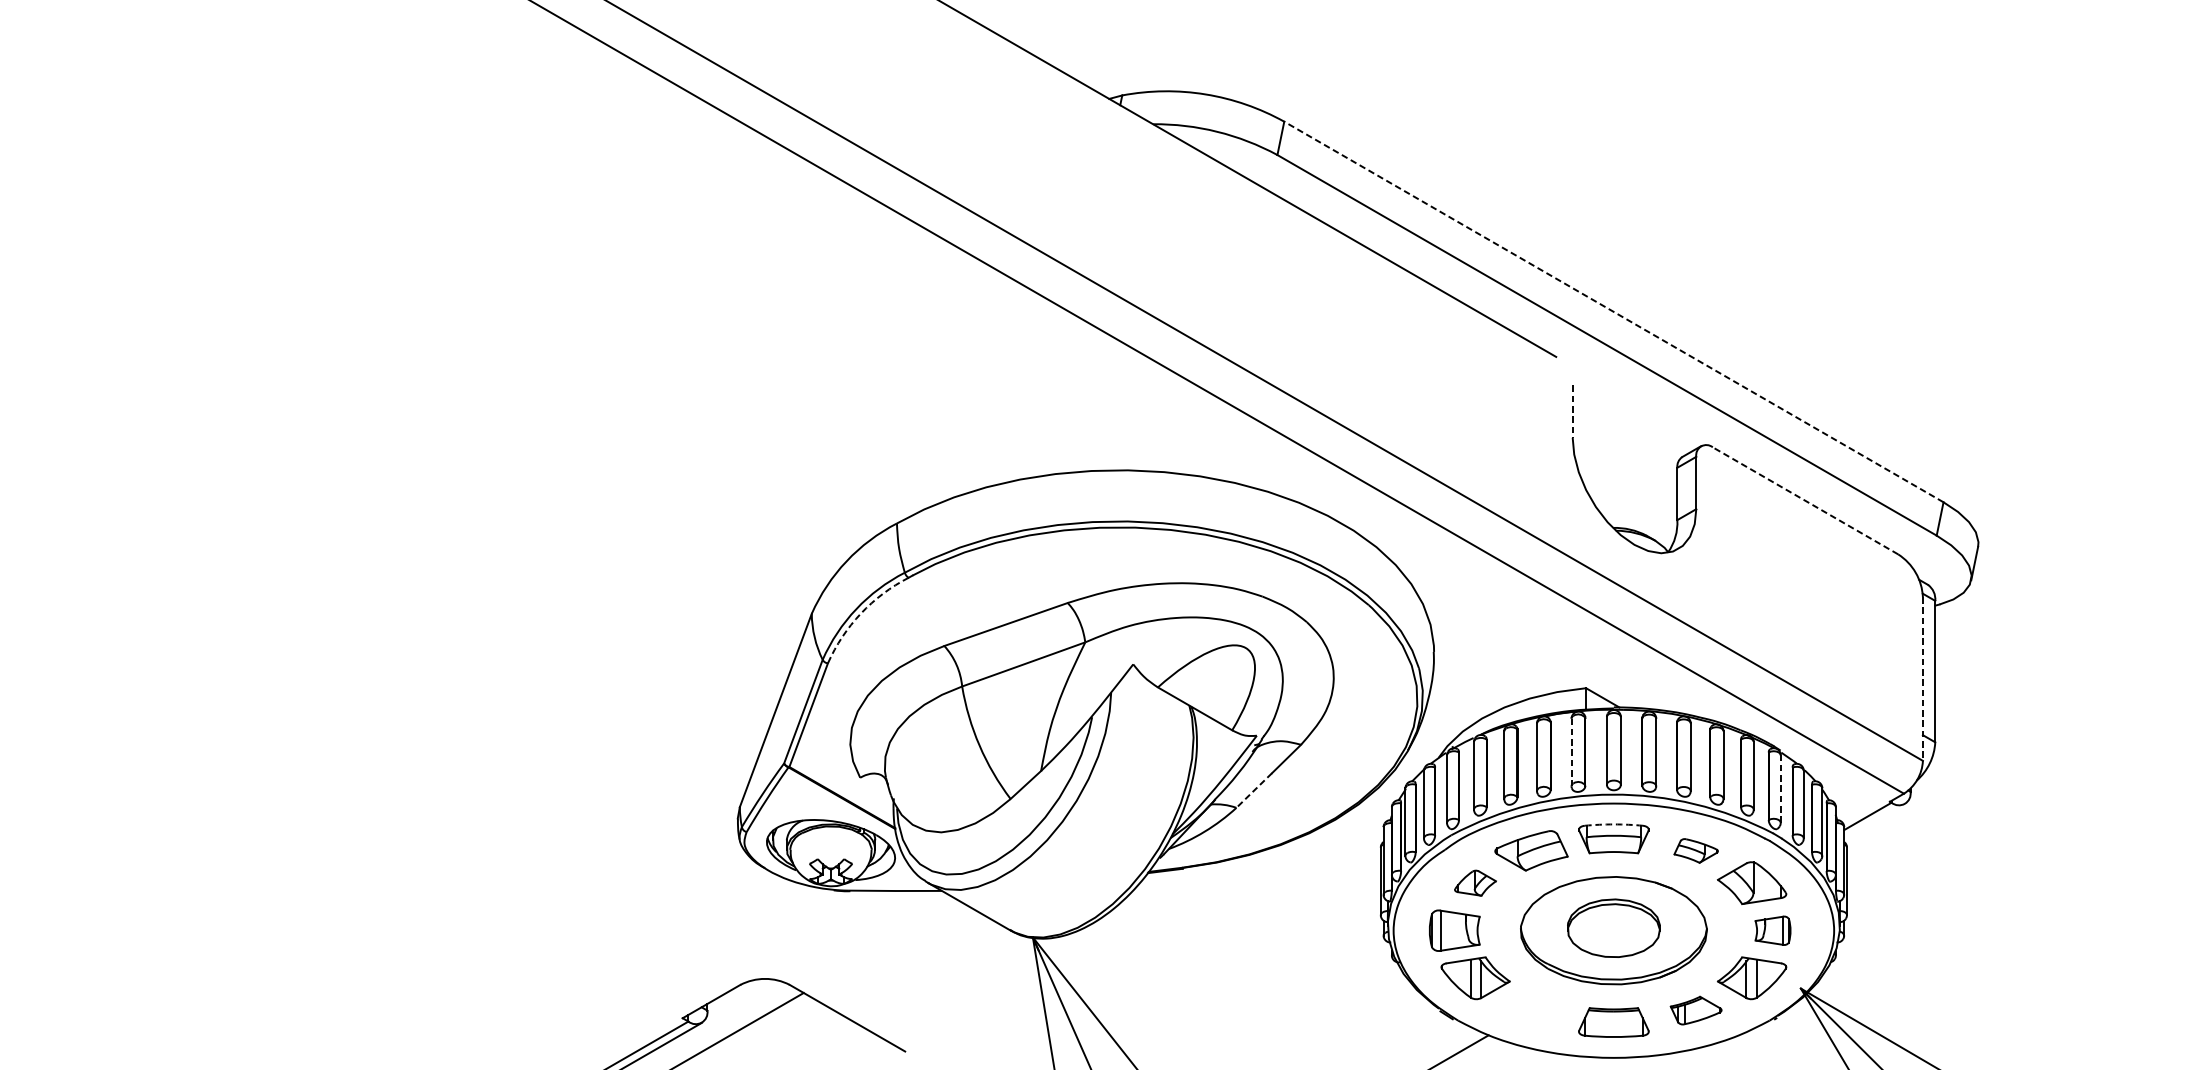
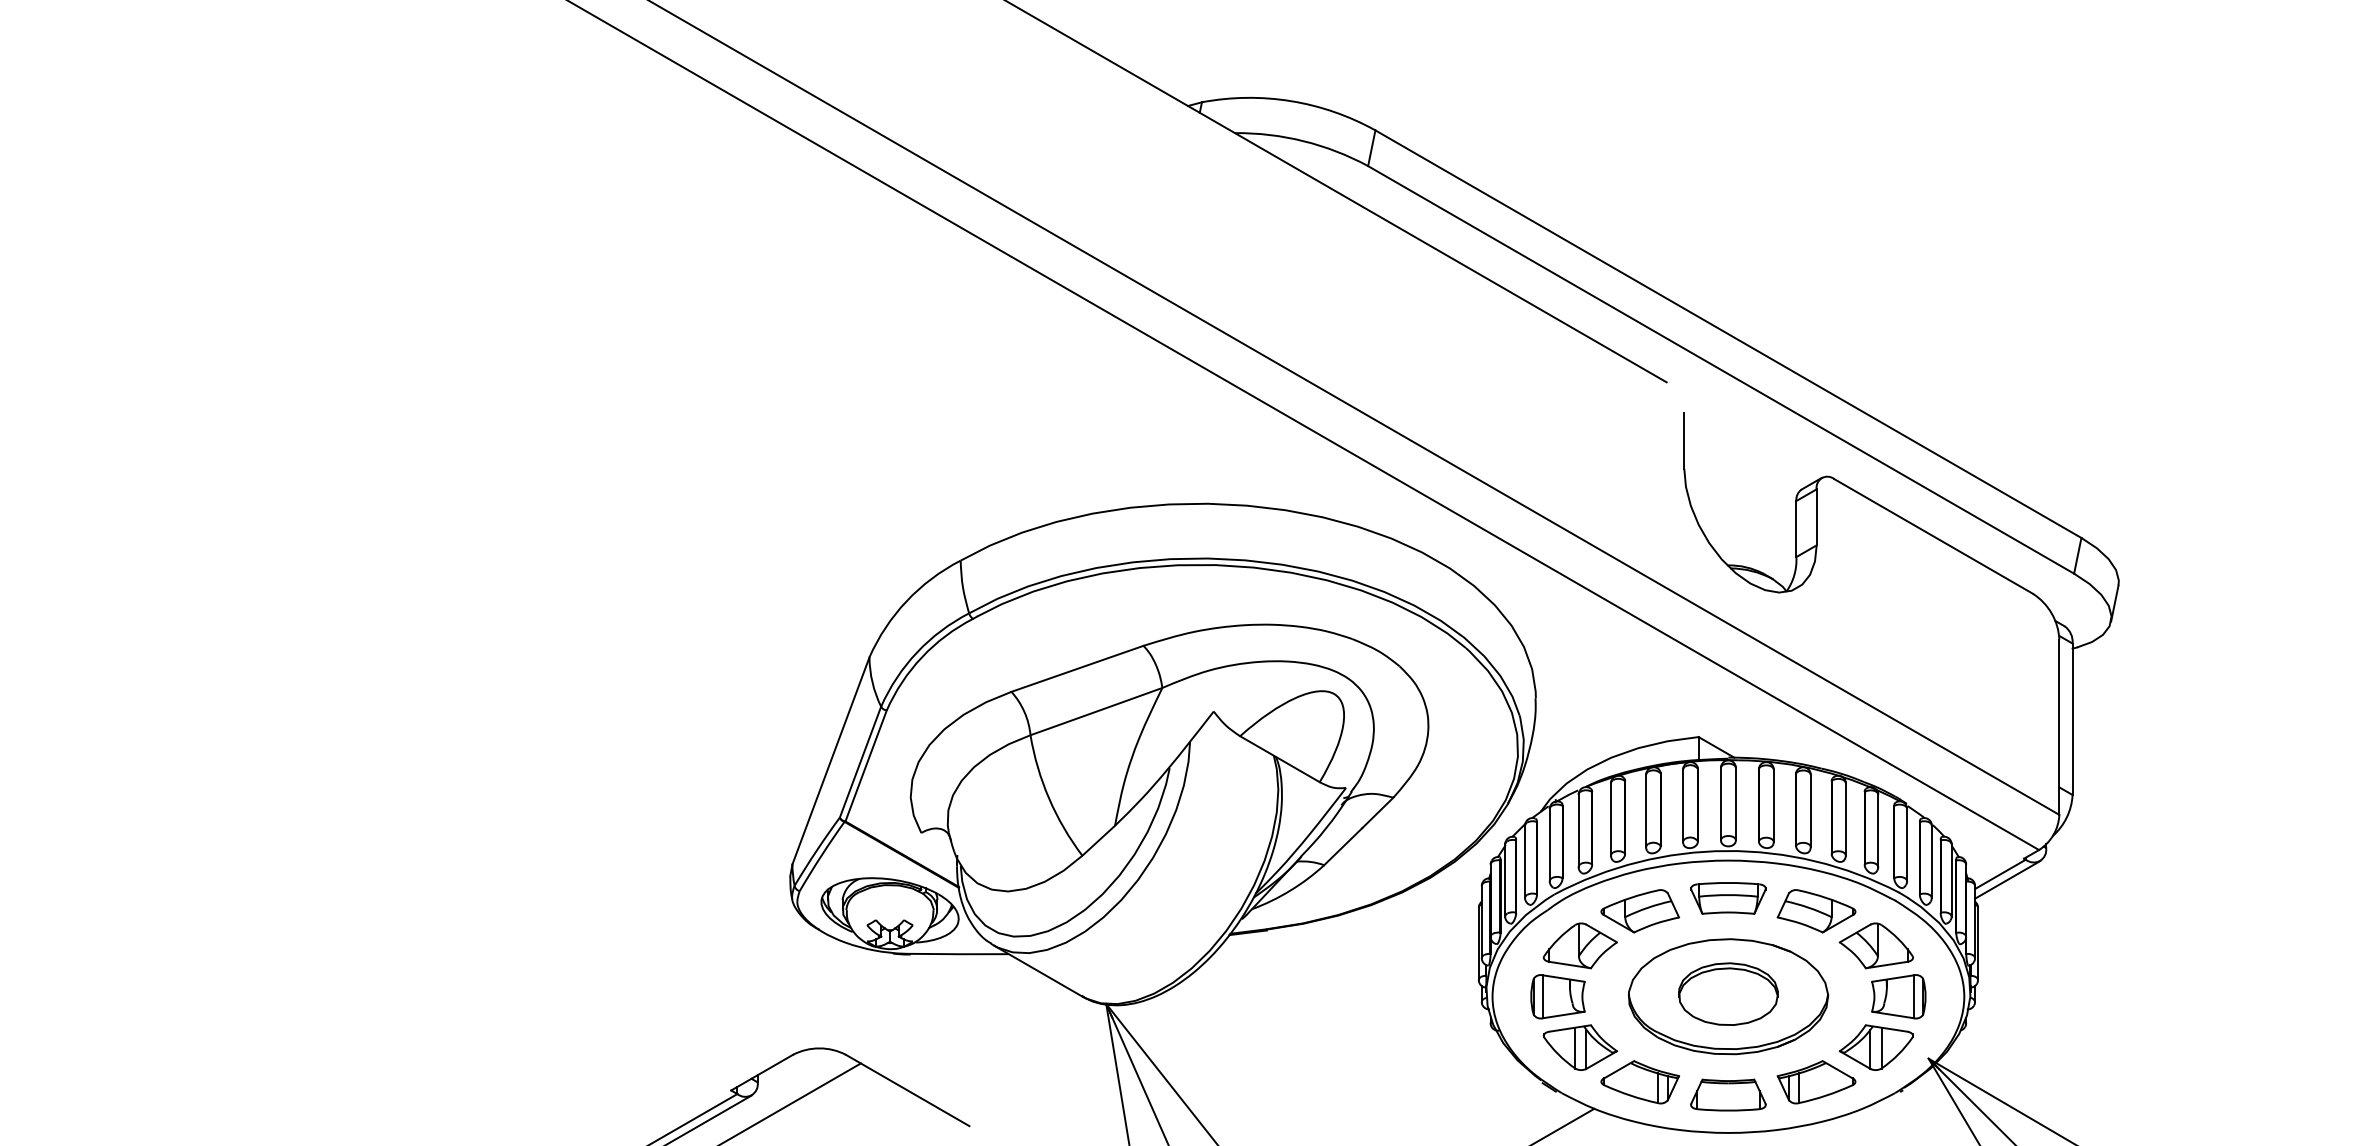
line: (1613, 312) -> (1728, 334), dashed -> solid
line: (1572, 412) -> (1684, 441), dashed -> solid
line: (1805, 500) -> (1933, 536), dashed -> solid
arc: (861, 613) -> (922, 657), dashed -> solid
line: (1923, 679) -> (2059, 727), dashed -> solid
line: (1571, 753) -> (1683, 806), dashed -> solid
line: (1781, 788) -> (1907, 844), dashed -> solid
line: (1254, 790) -> (1343, 846), dashed -> solid
line: (1874, 821) -> (2007, 879), added
arc: (1613, 824) -> (1728, 882), dashed -> solid
part: (1696, 851) -> (1816, 911), size x1.67
part: (1474, 882) -> (1579, 945), size x1.67
part: (1772, 930) -> (1898, 996), size x1.43
part: (1531, 1010) -> (1640, 1082), added
part: (1696, 1010) -> (1816, 1082), size x1.43

